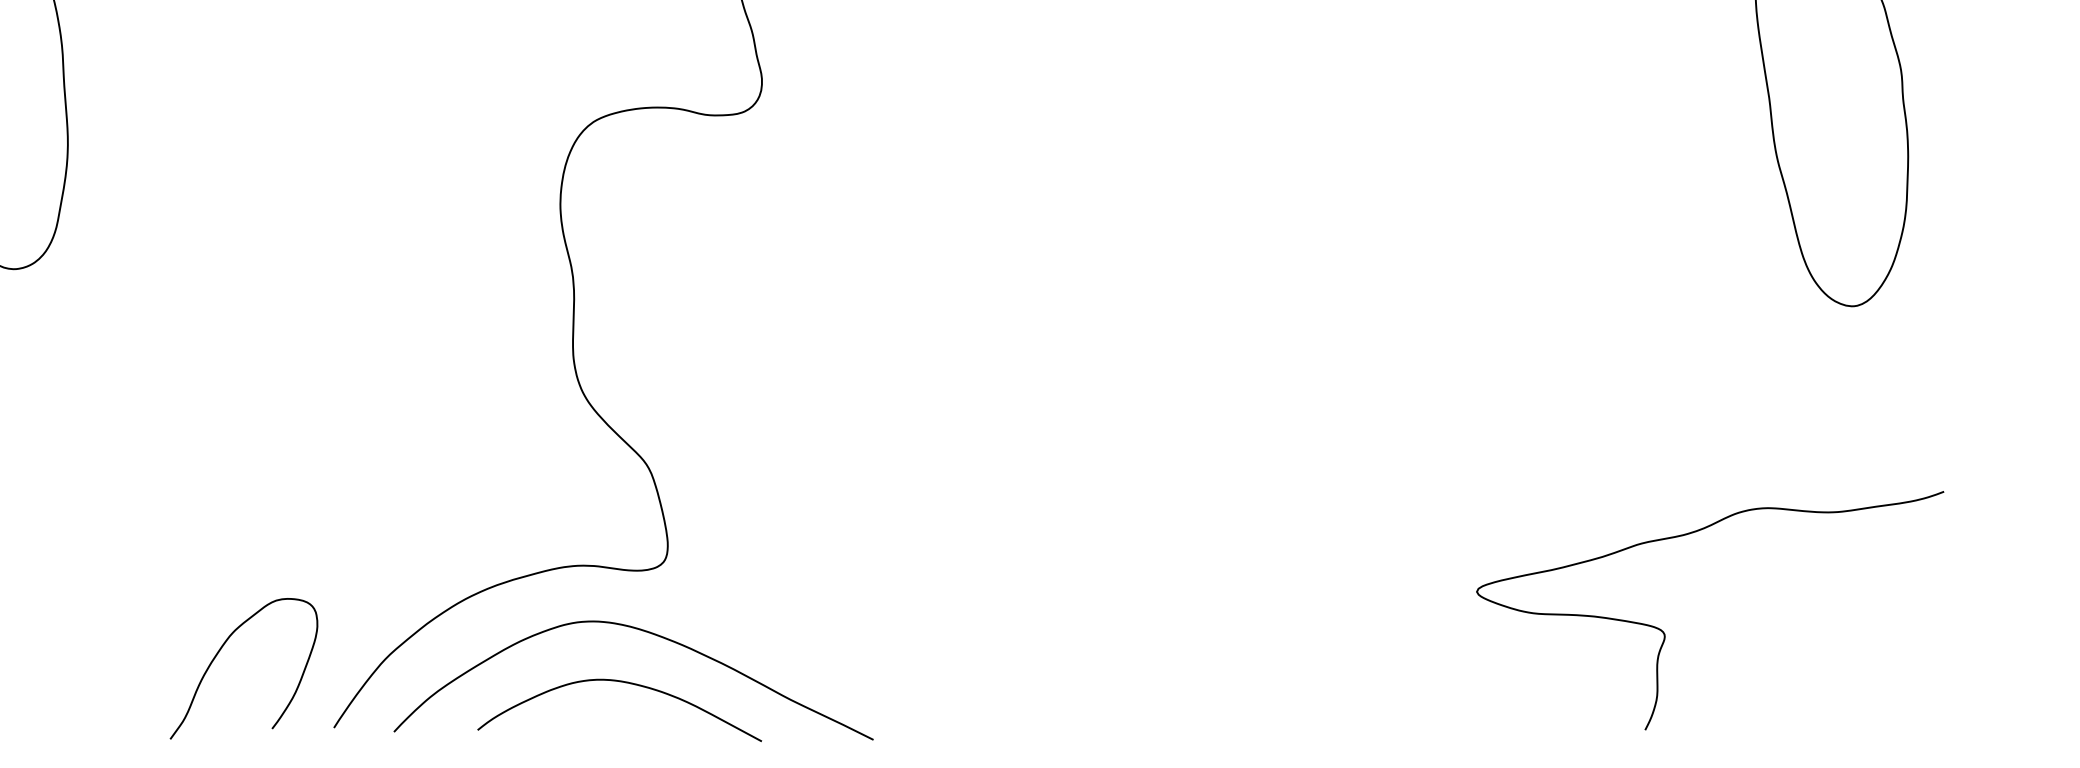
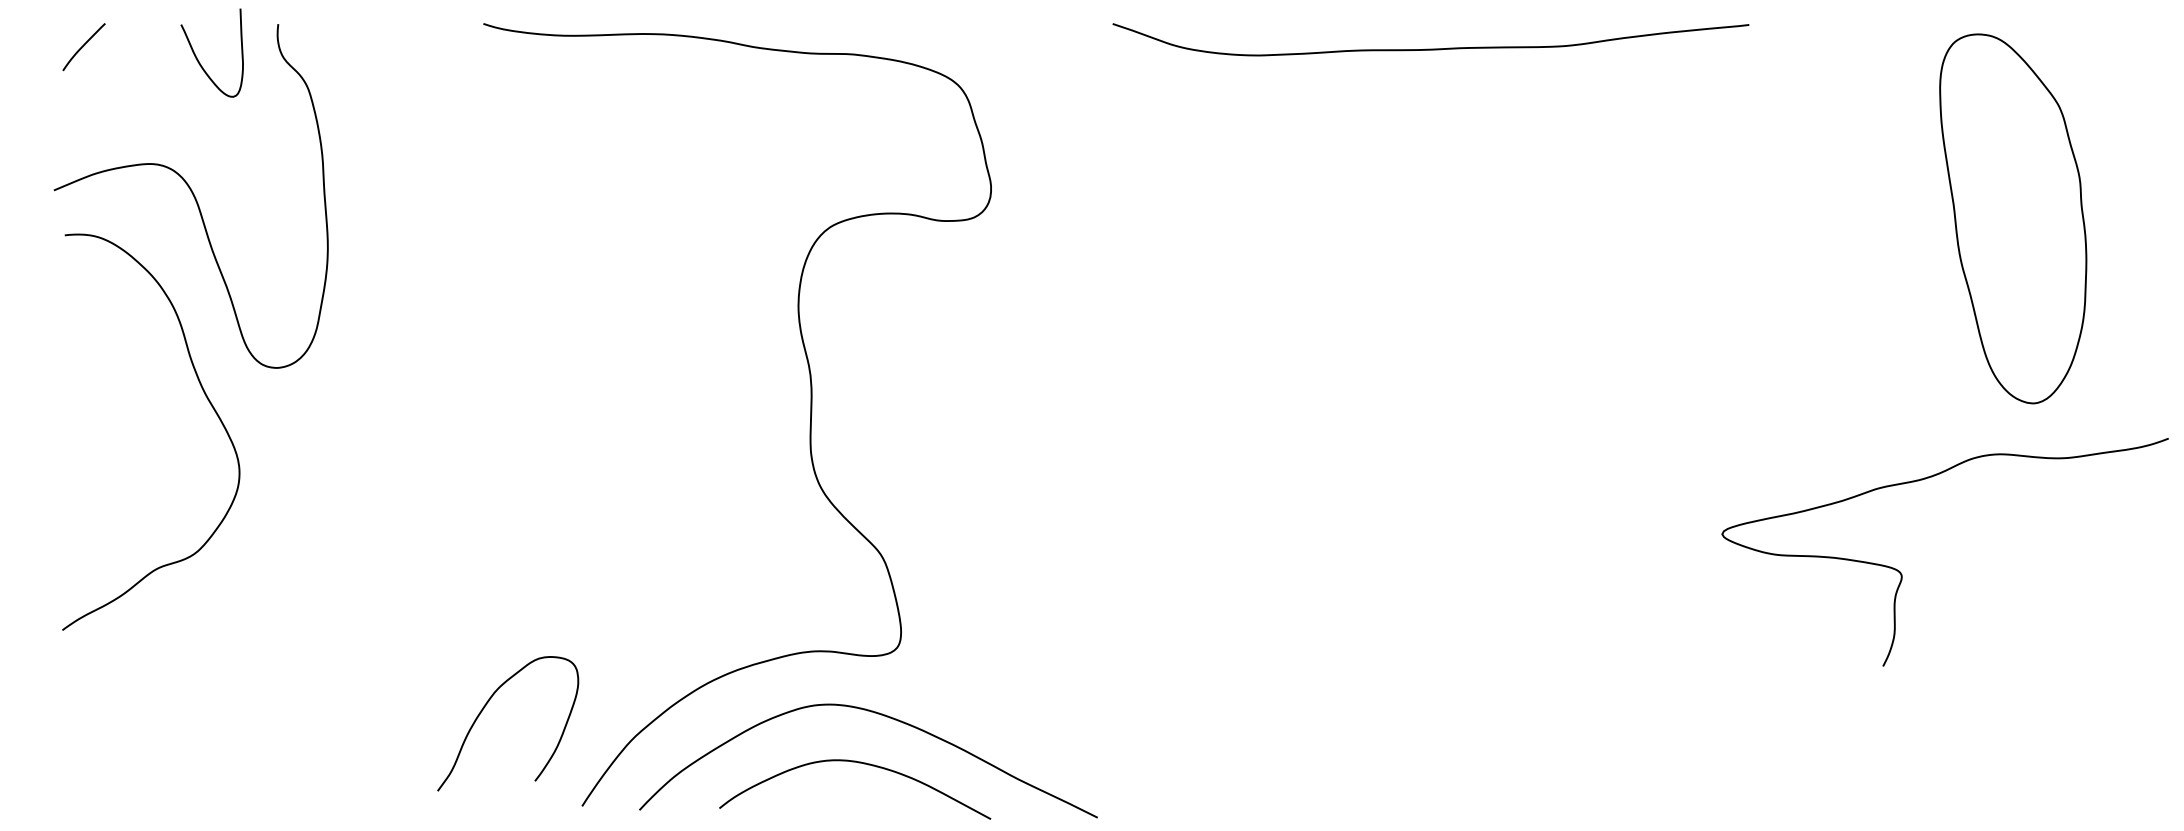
curve: (1664, 631) -> (1901, 572), moved
curve: (220, 651) -> (485, 707), moved

